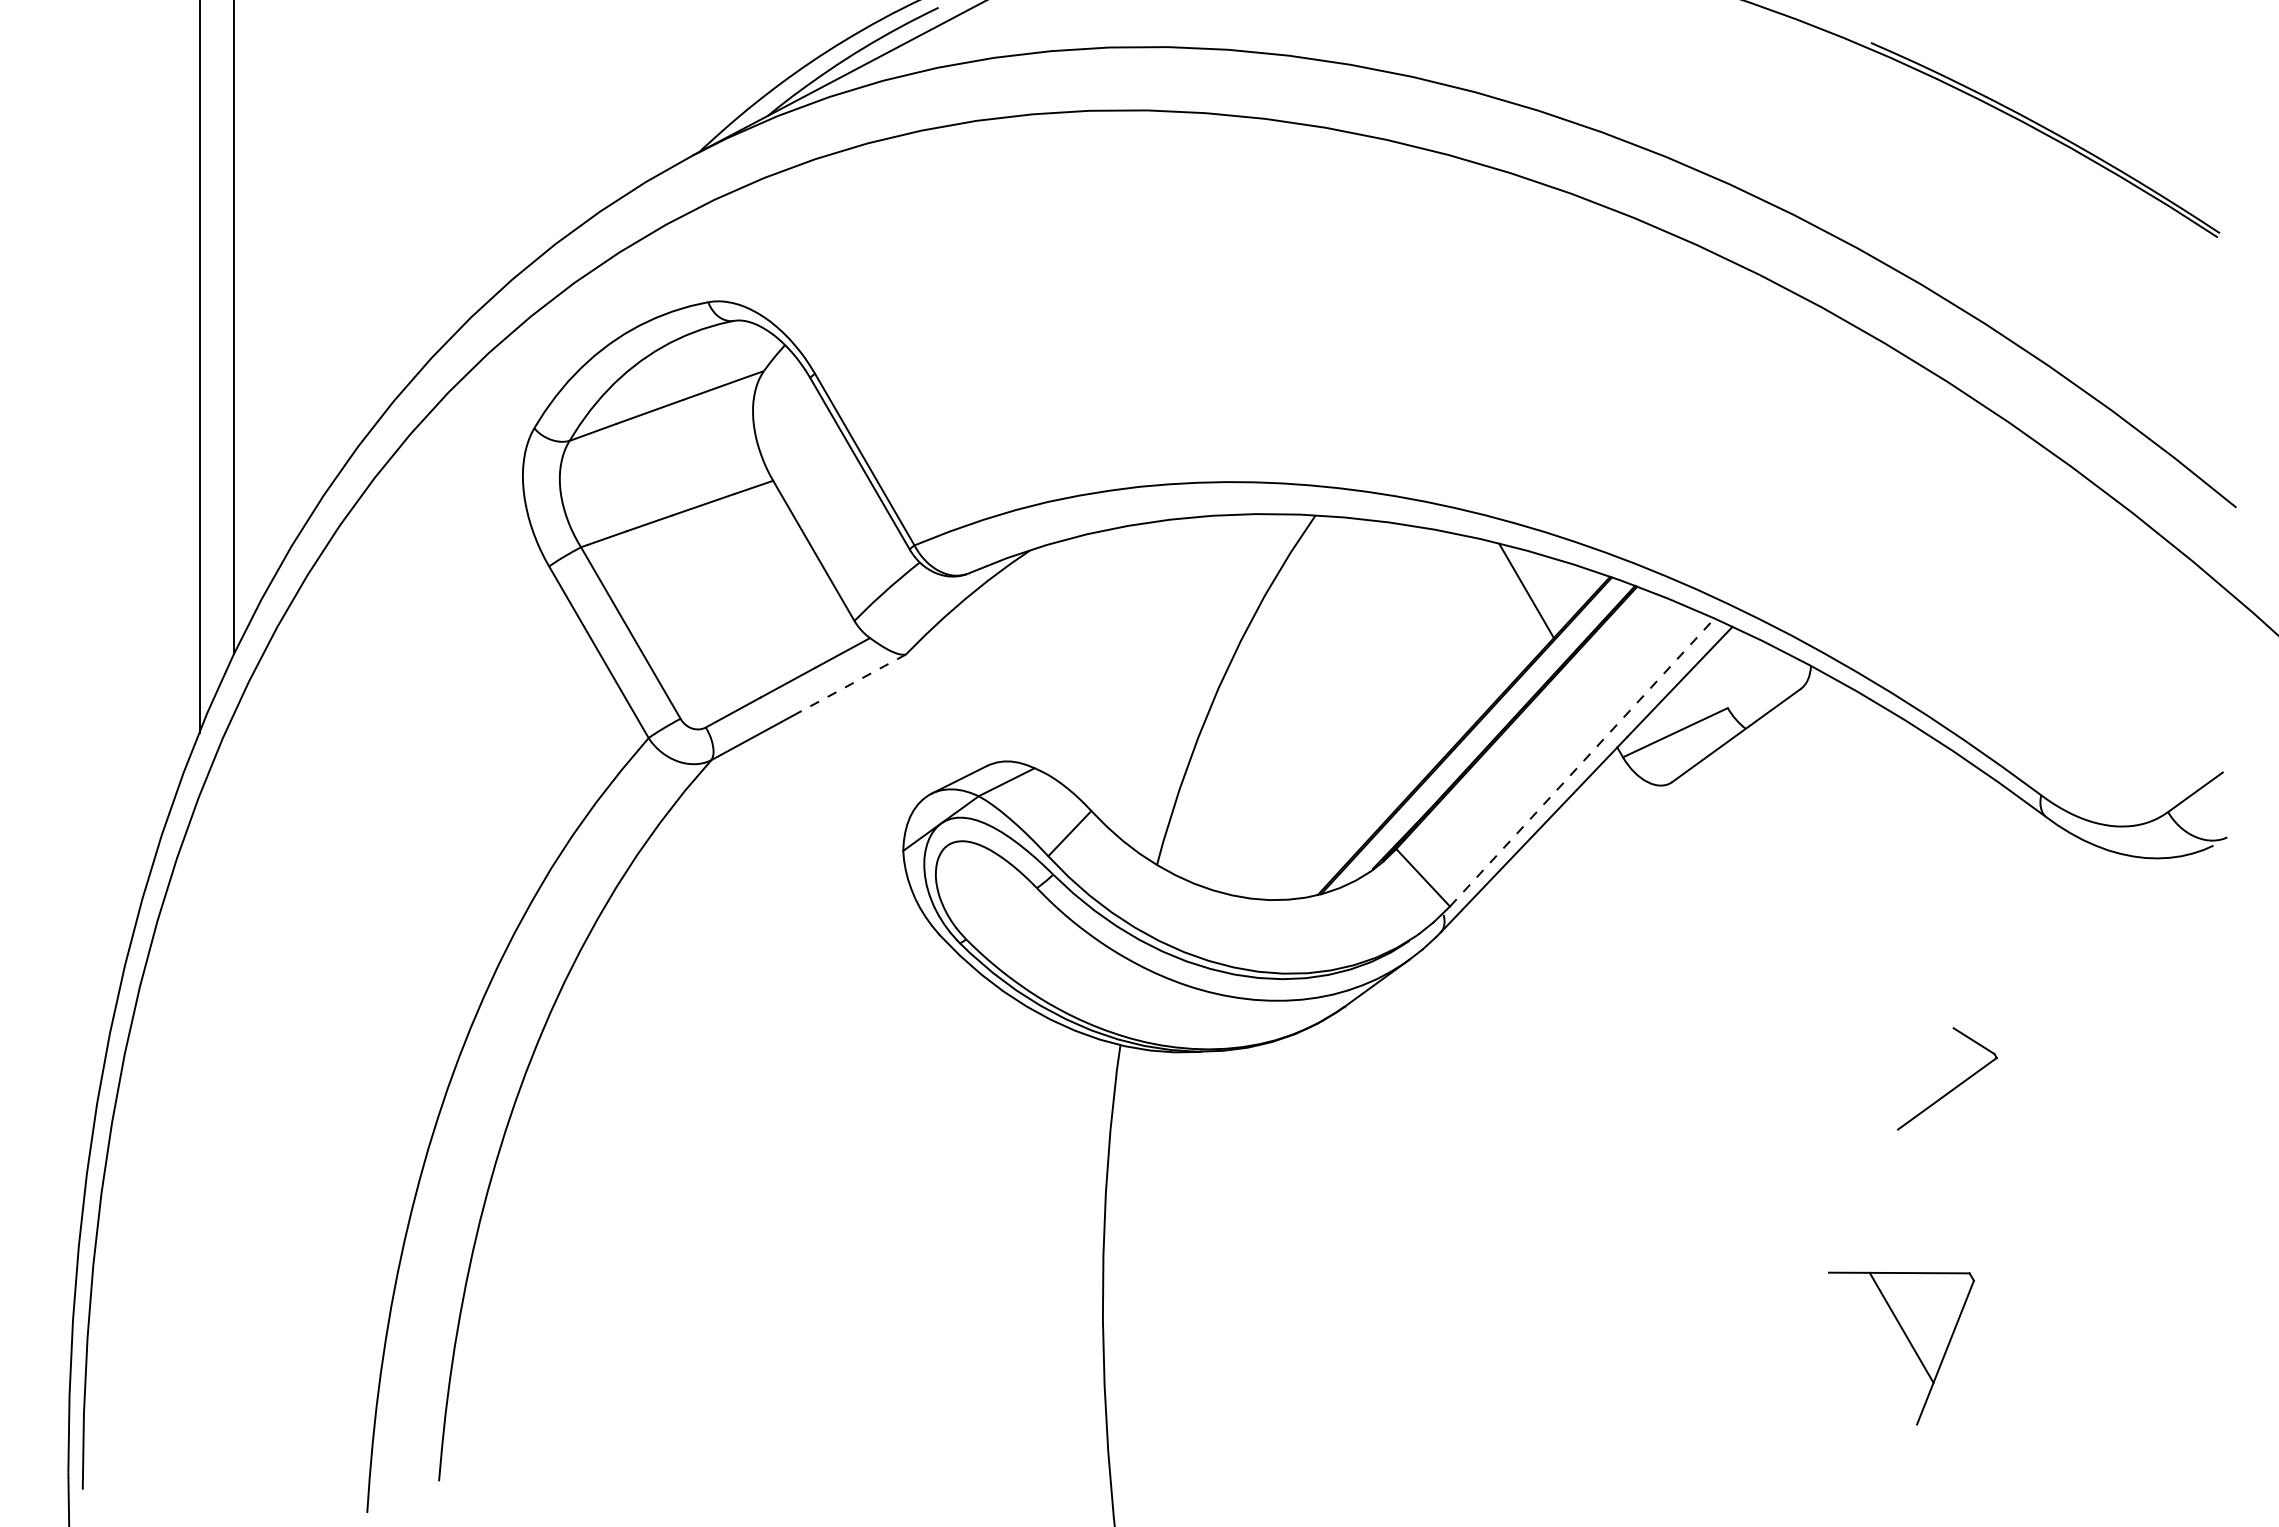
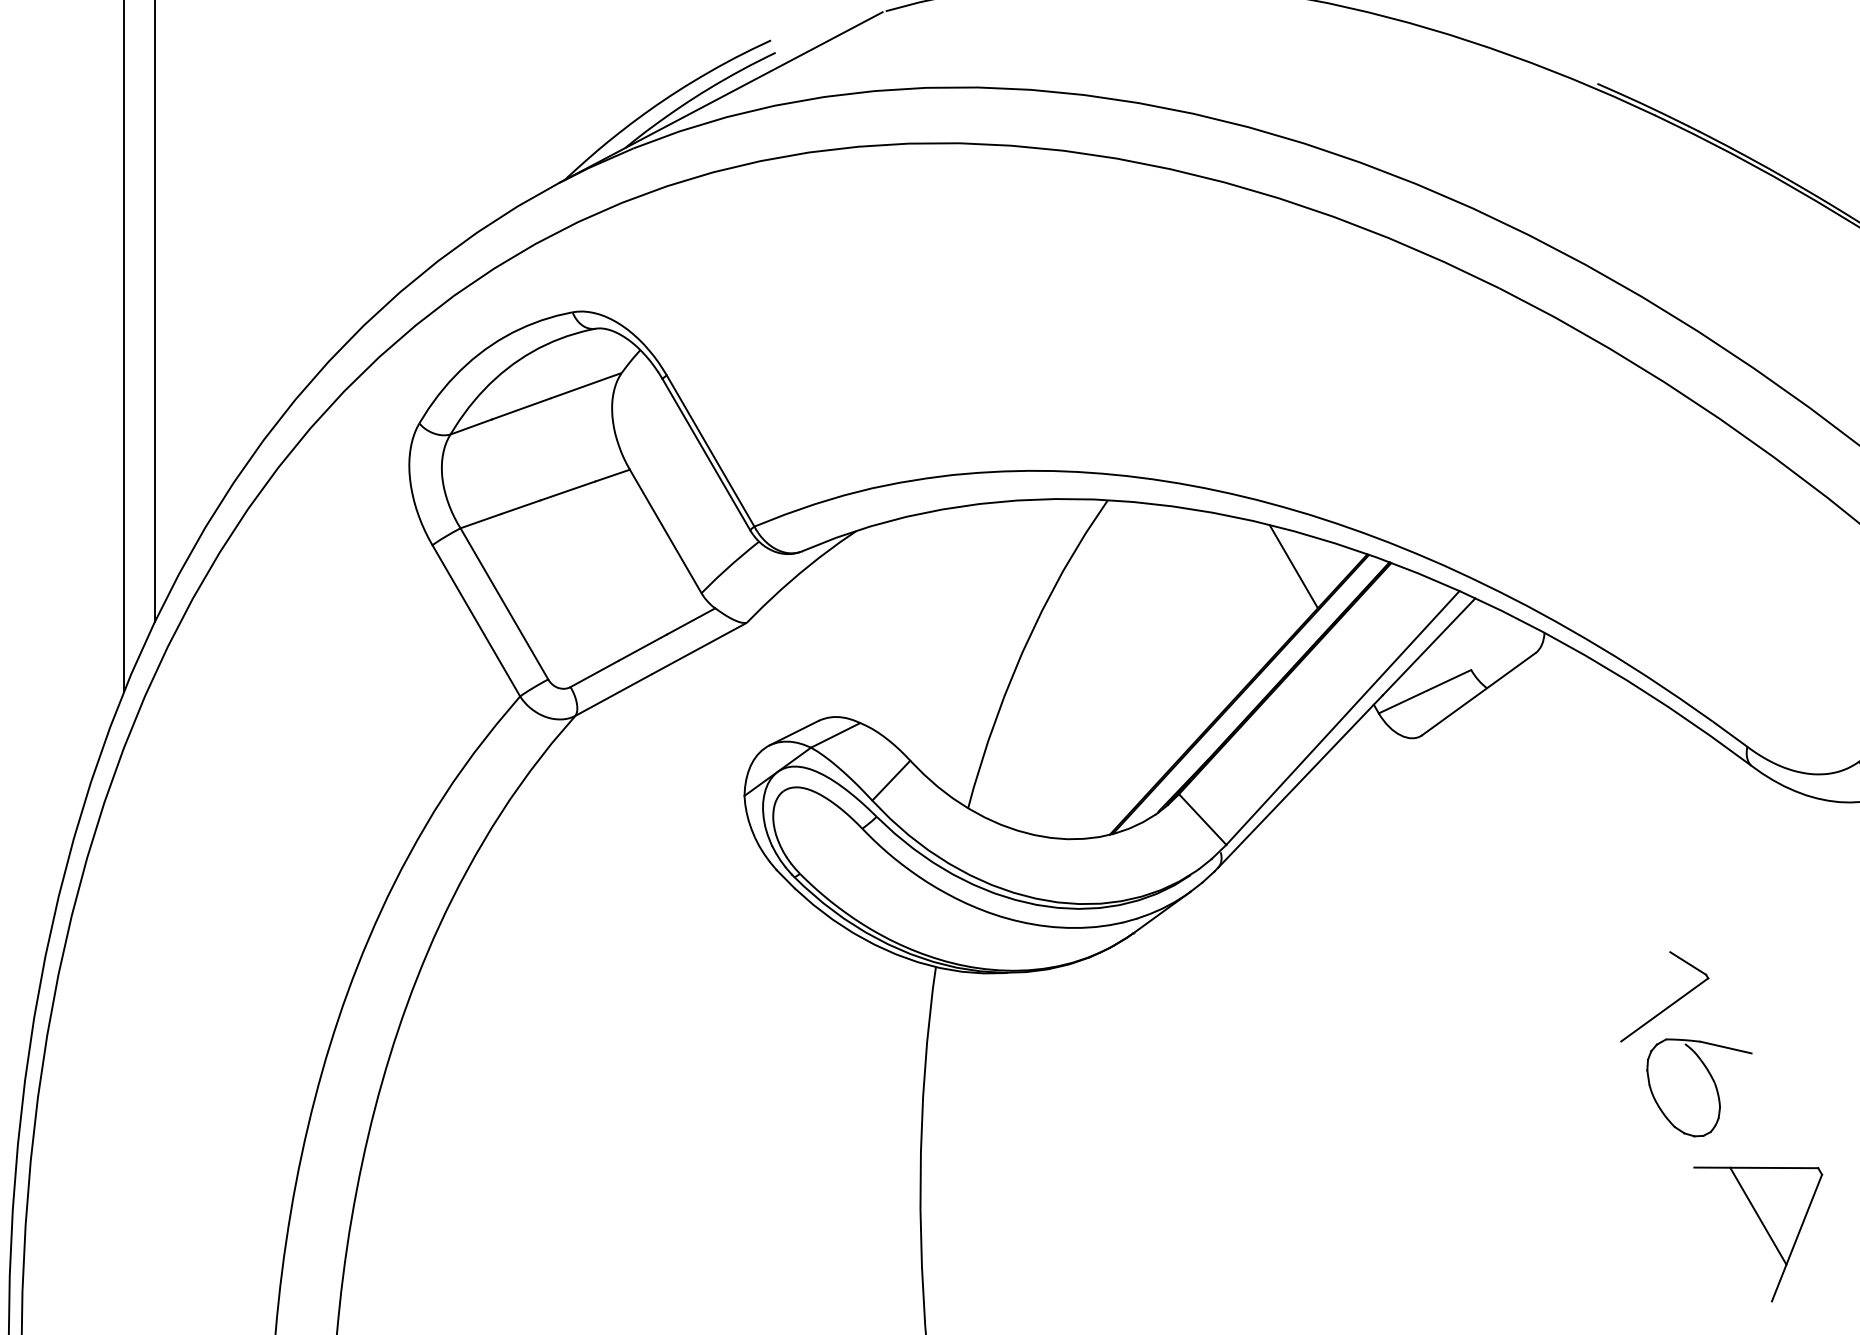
line: (851, 683) -> (698, 648), dashed -> solid
line: (1582, 762) -> (1343, 717), dashed -> solid
part: (2002, 1175) -> (1713, 1081), added
part: (1909, 1343) -> (1765, 1229), moved

